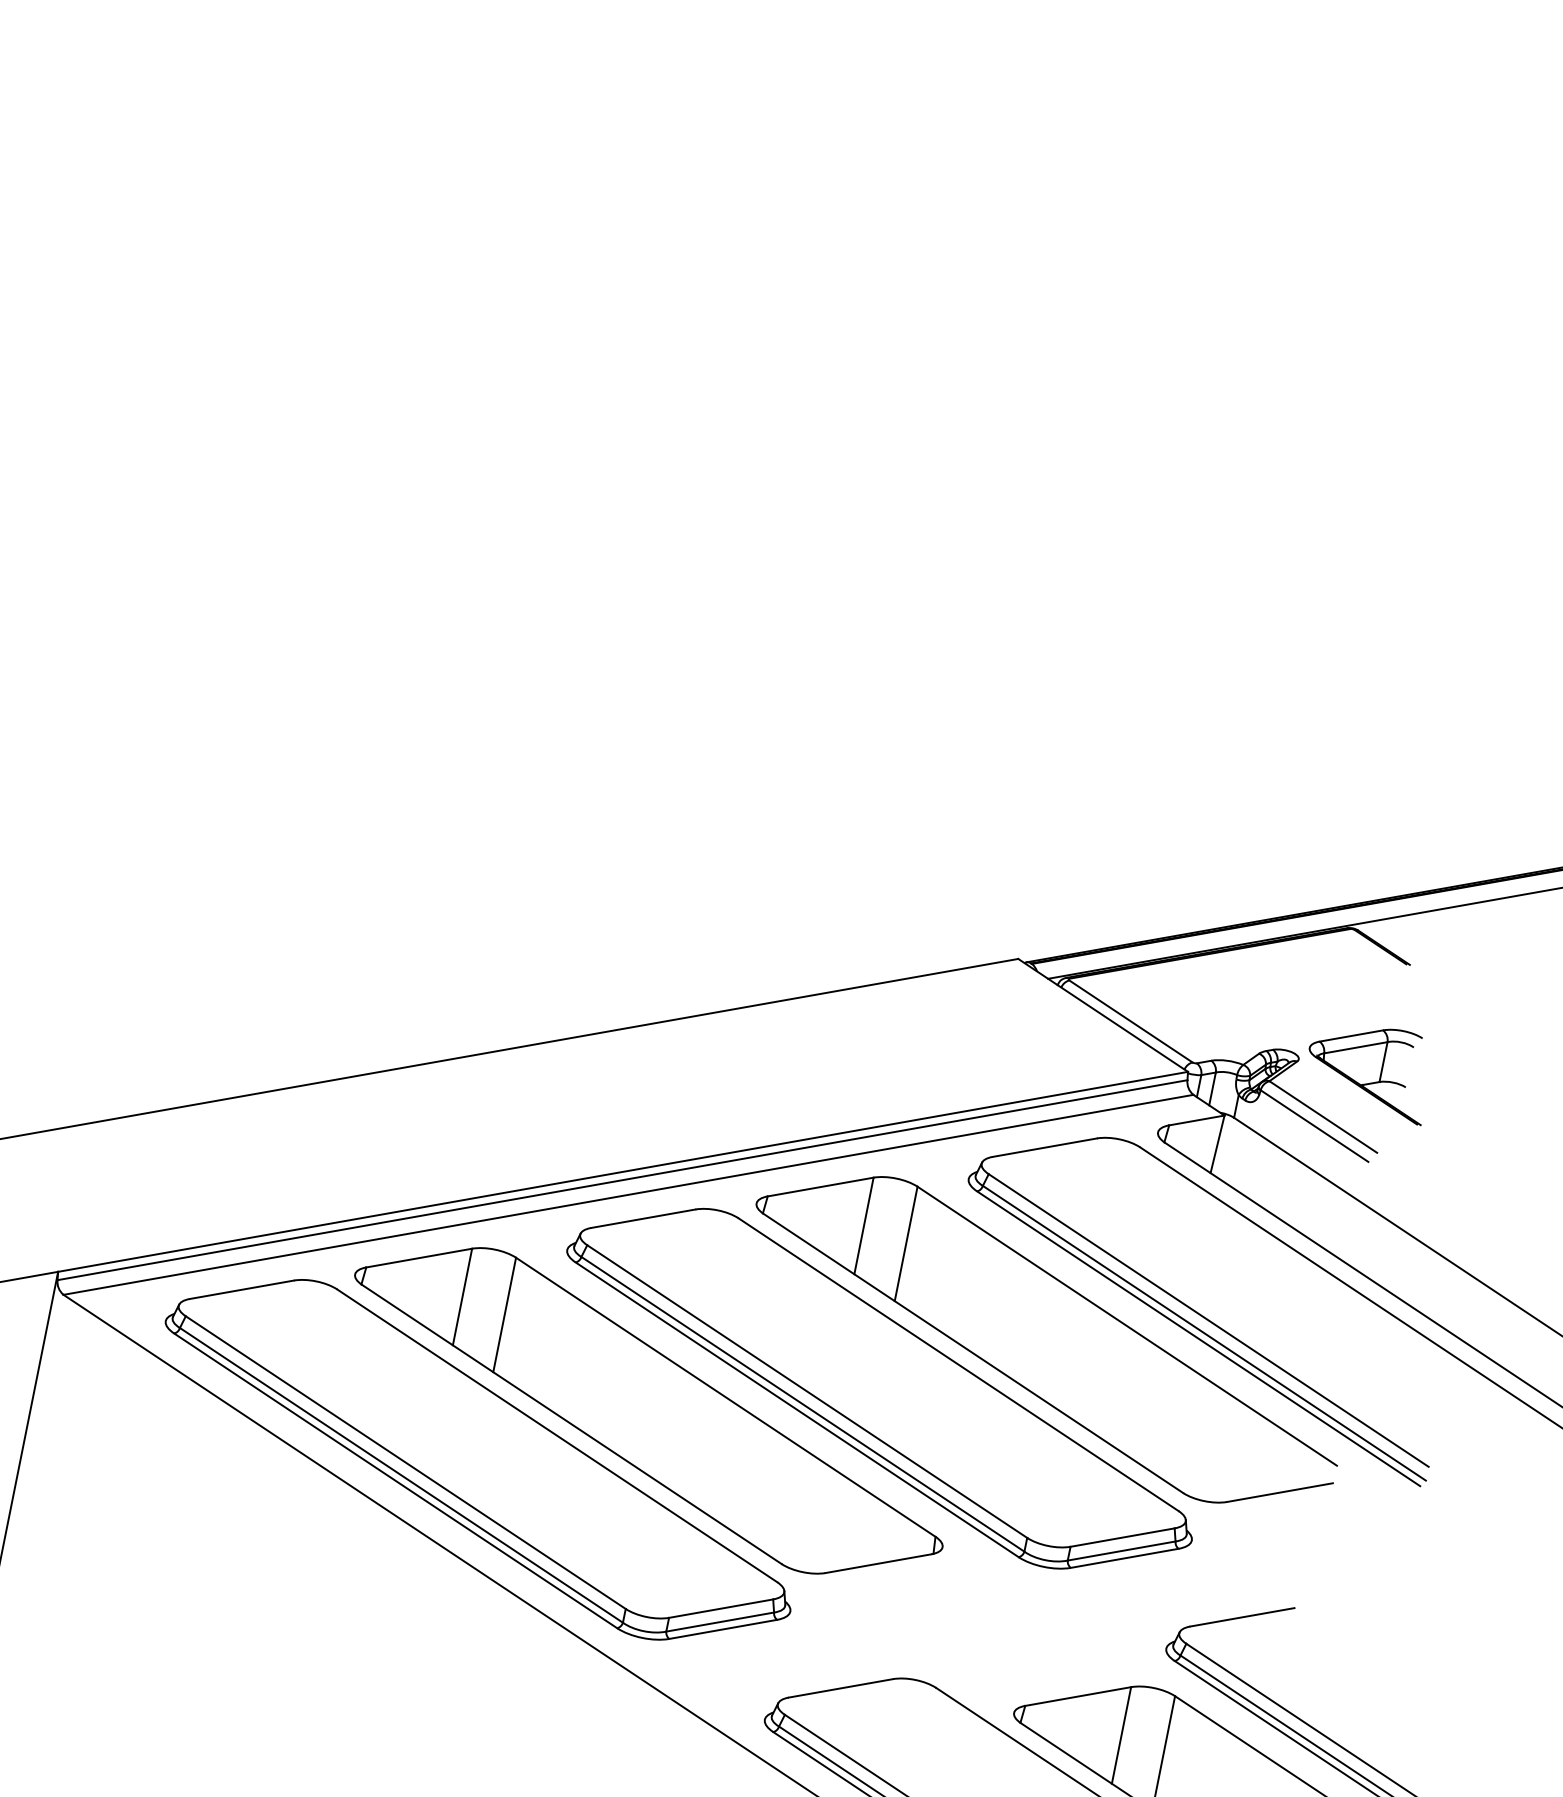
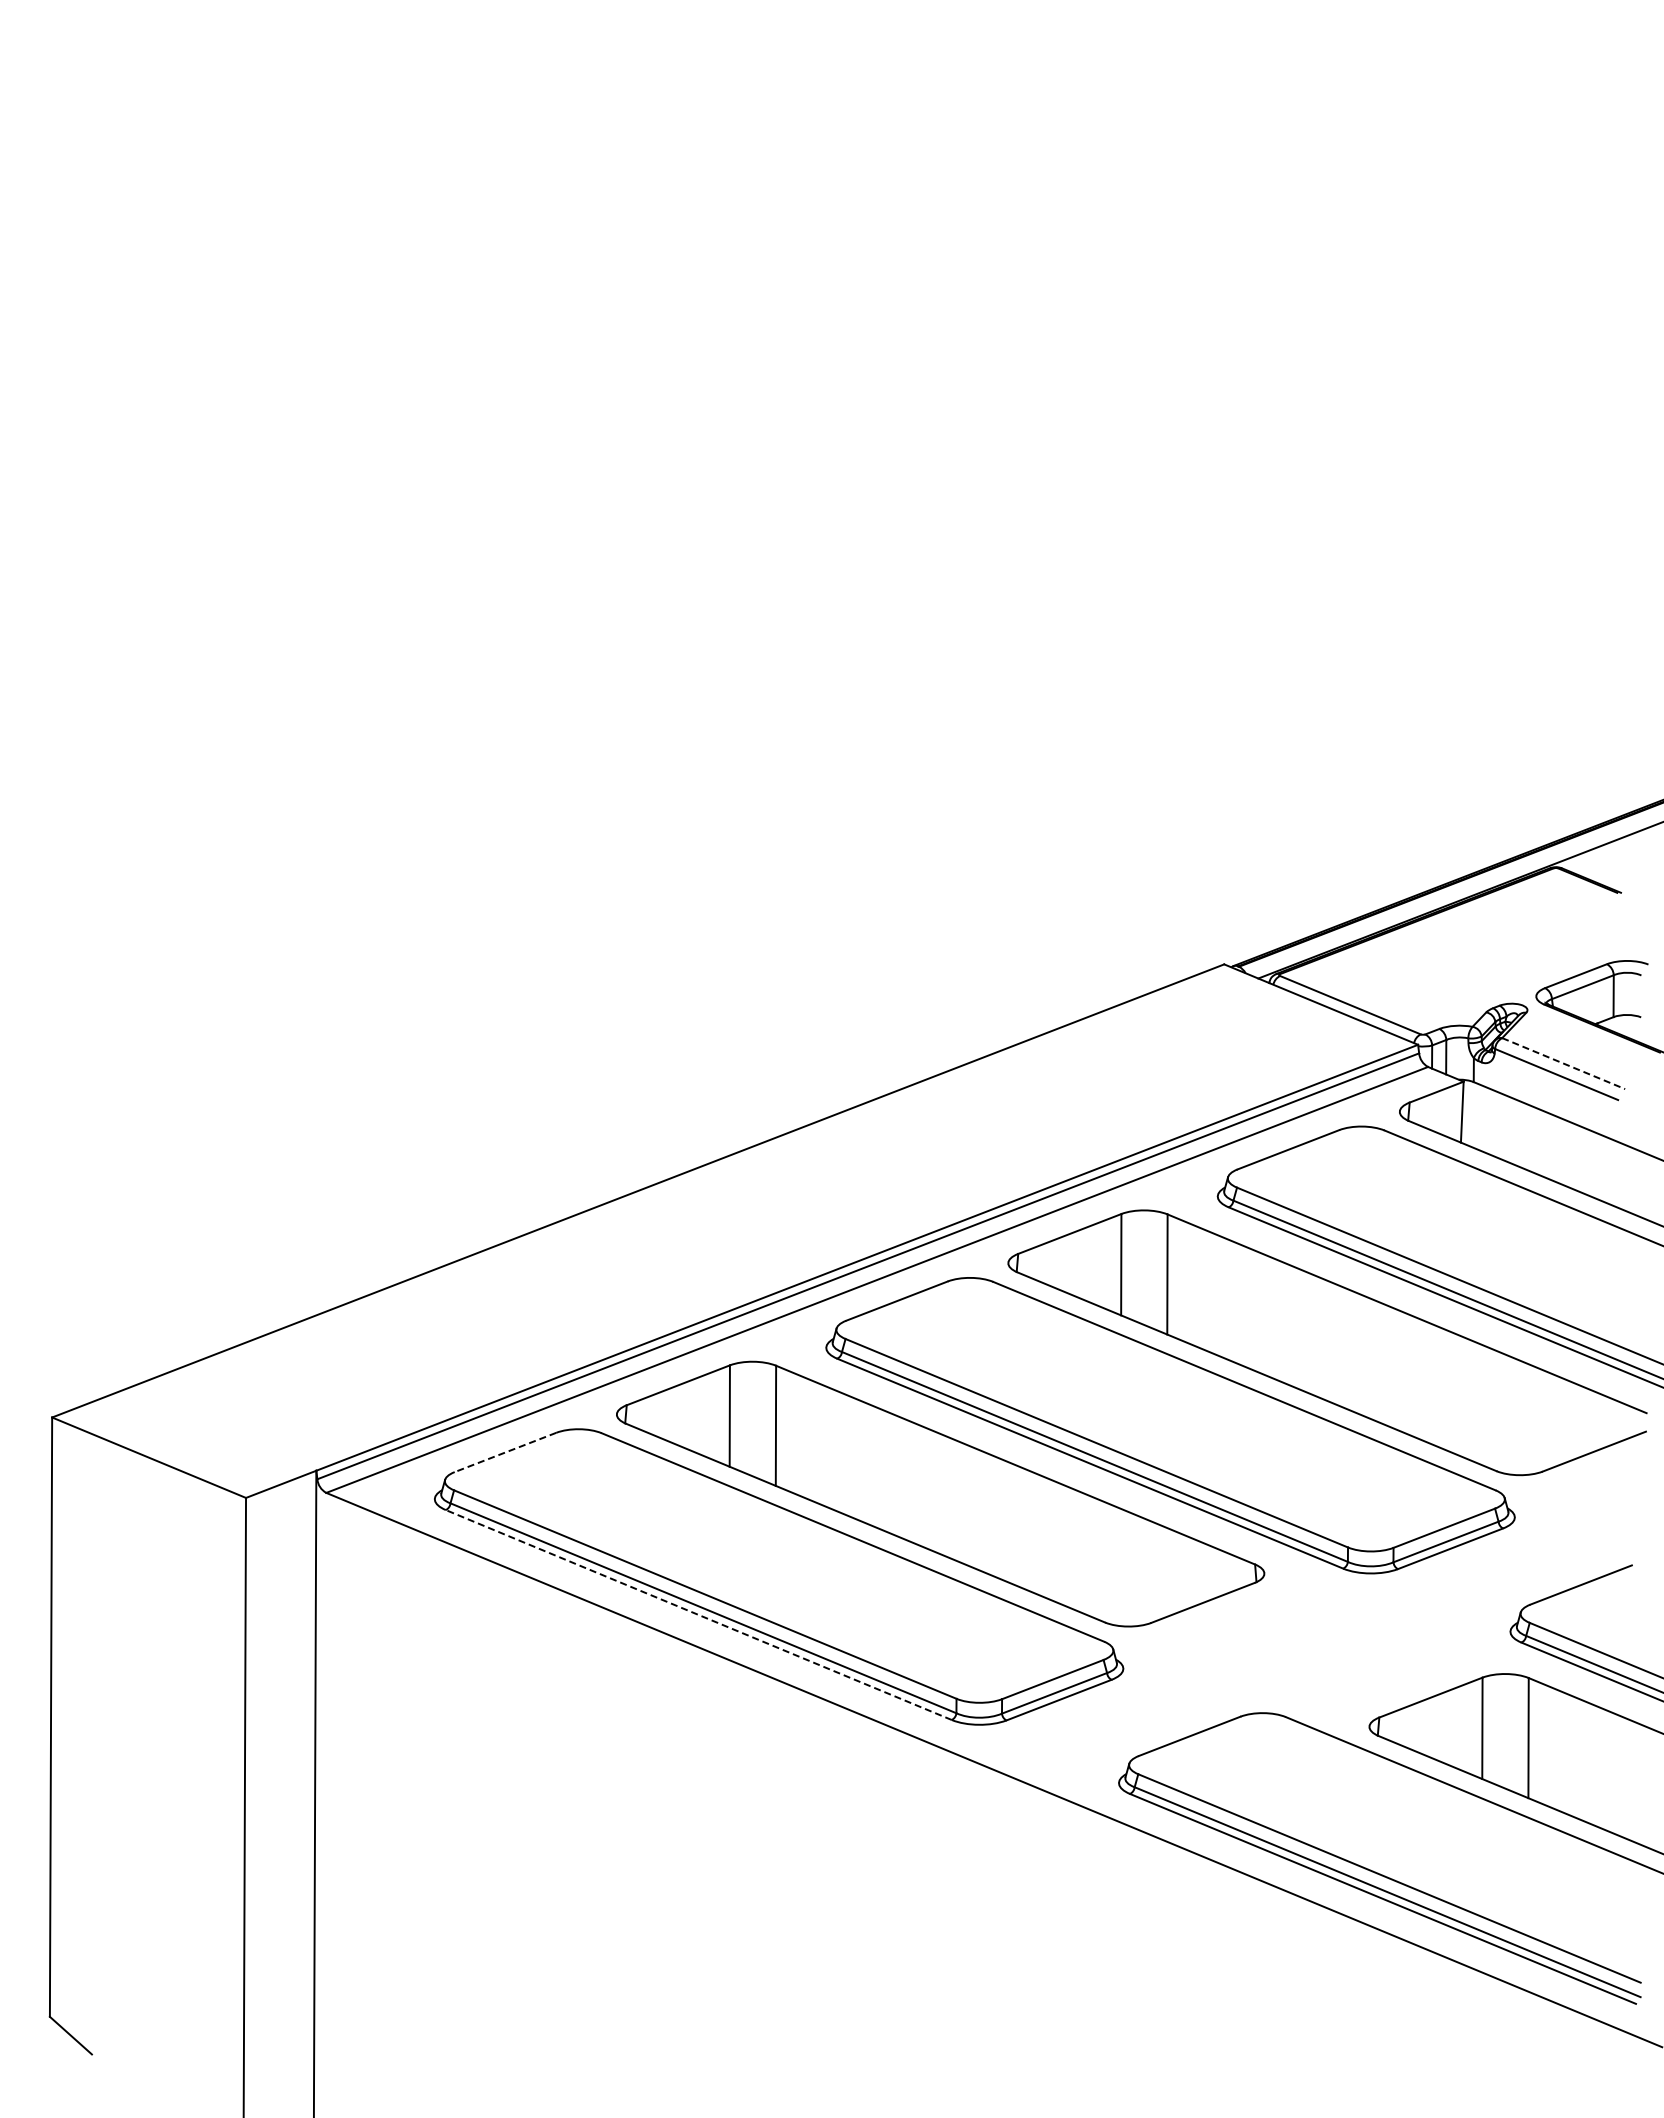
line: (1323, 1116) -> (1563, 1063), solid -> dashed
line: (241, 1289) -> (505, 1452), solid -> dashed
line: (395, 1481) -> (698, 1615), solid -> dashed

